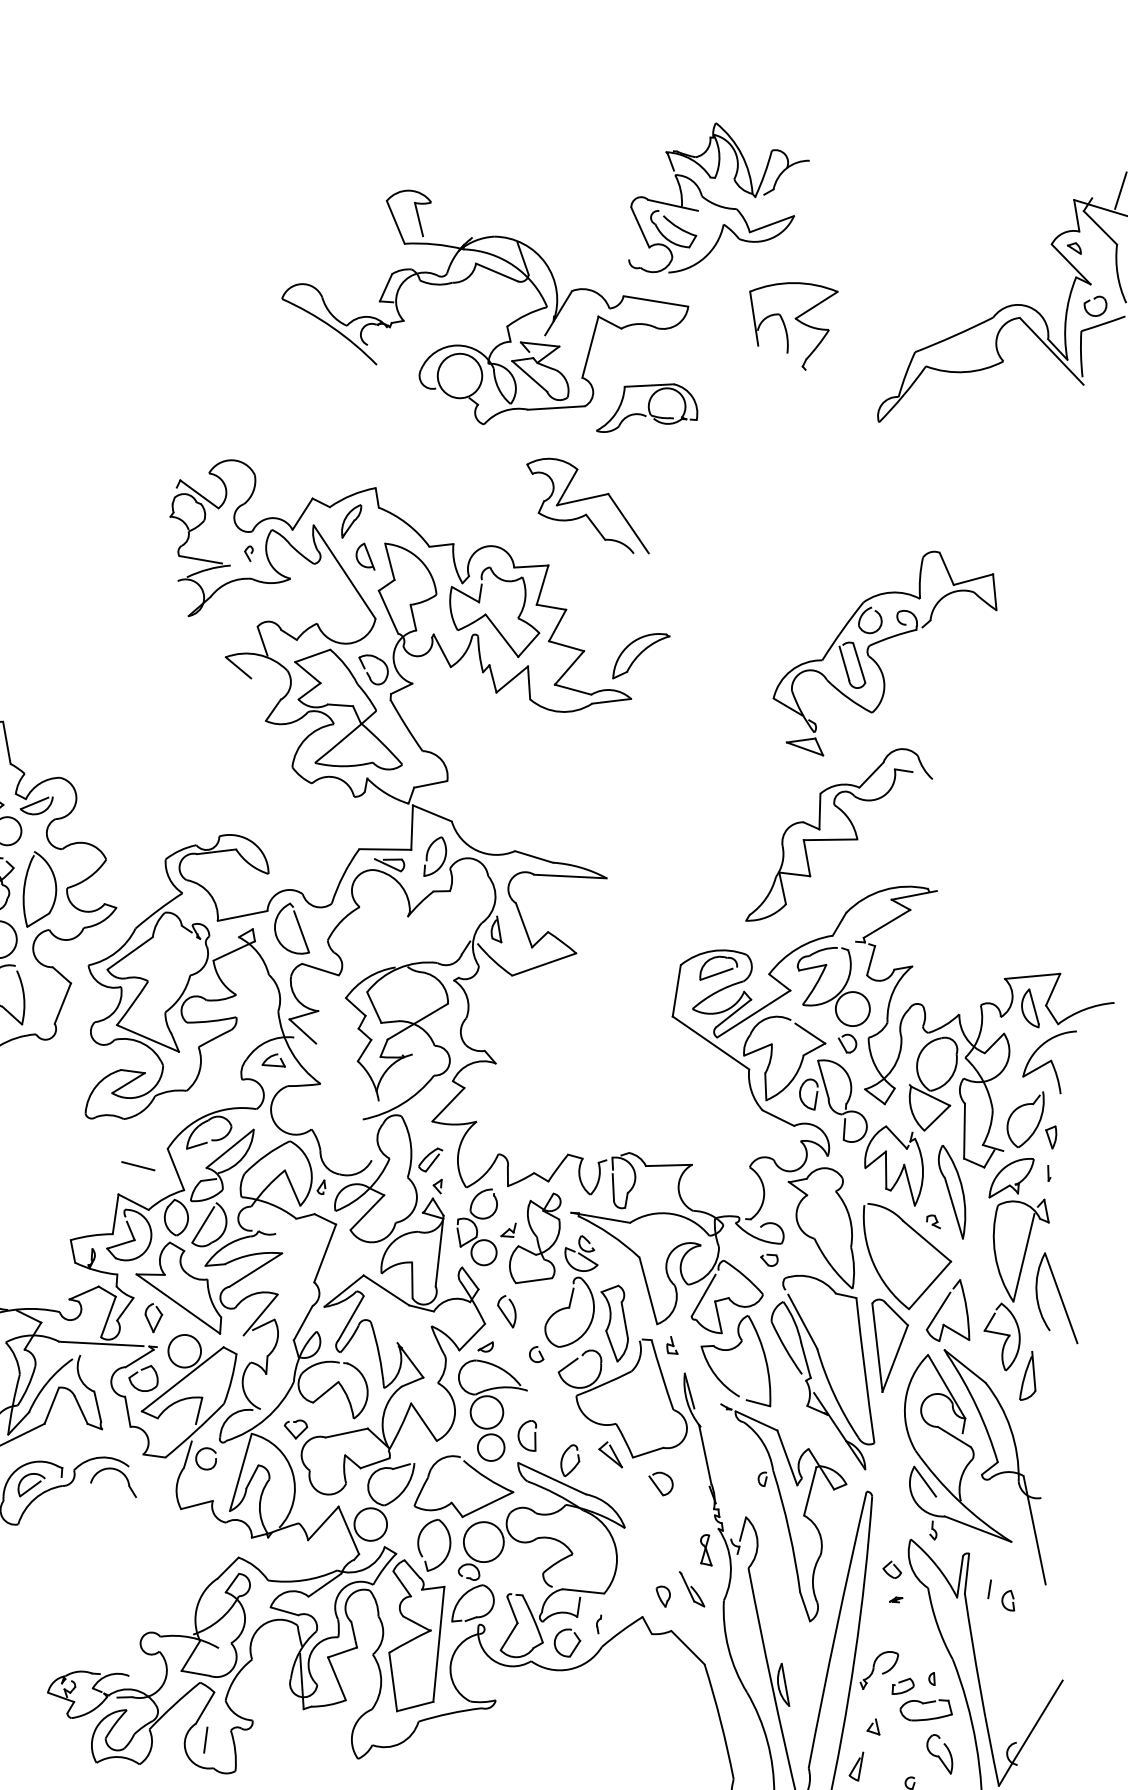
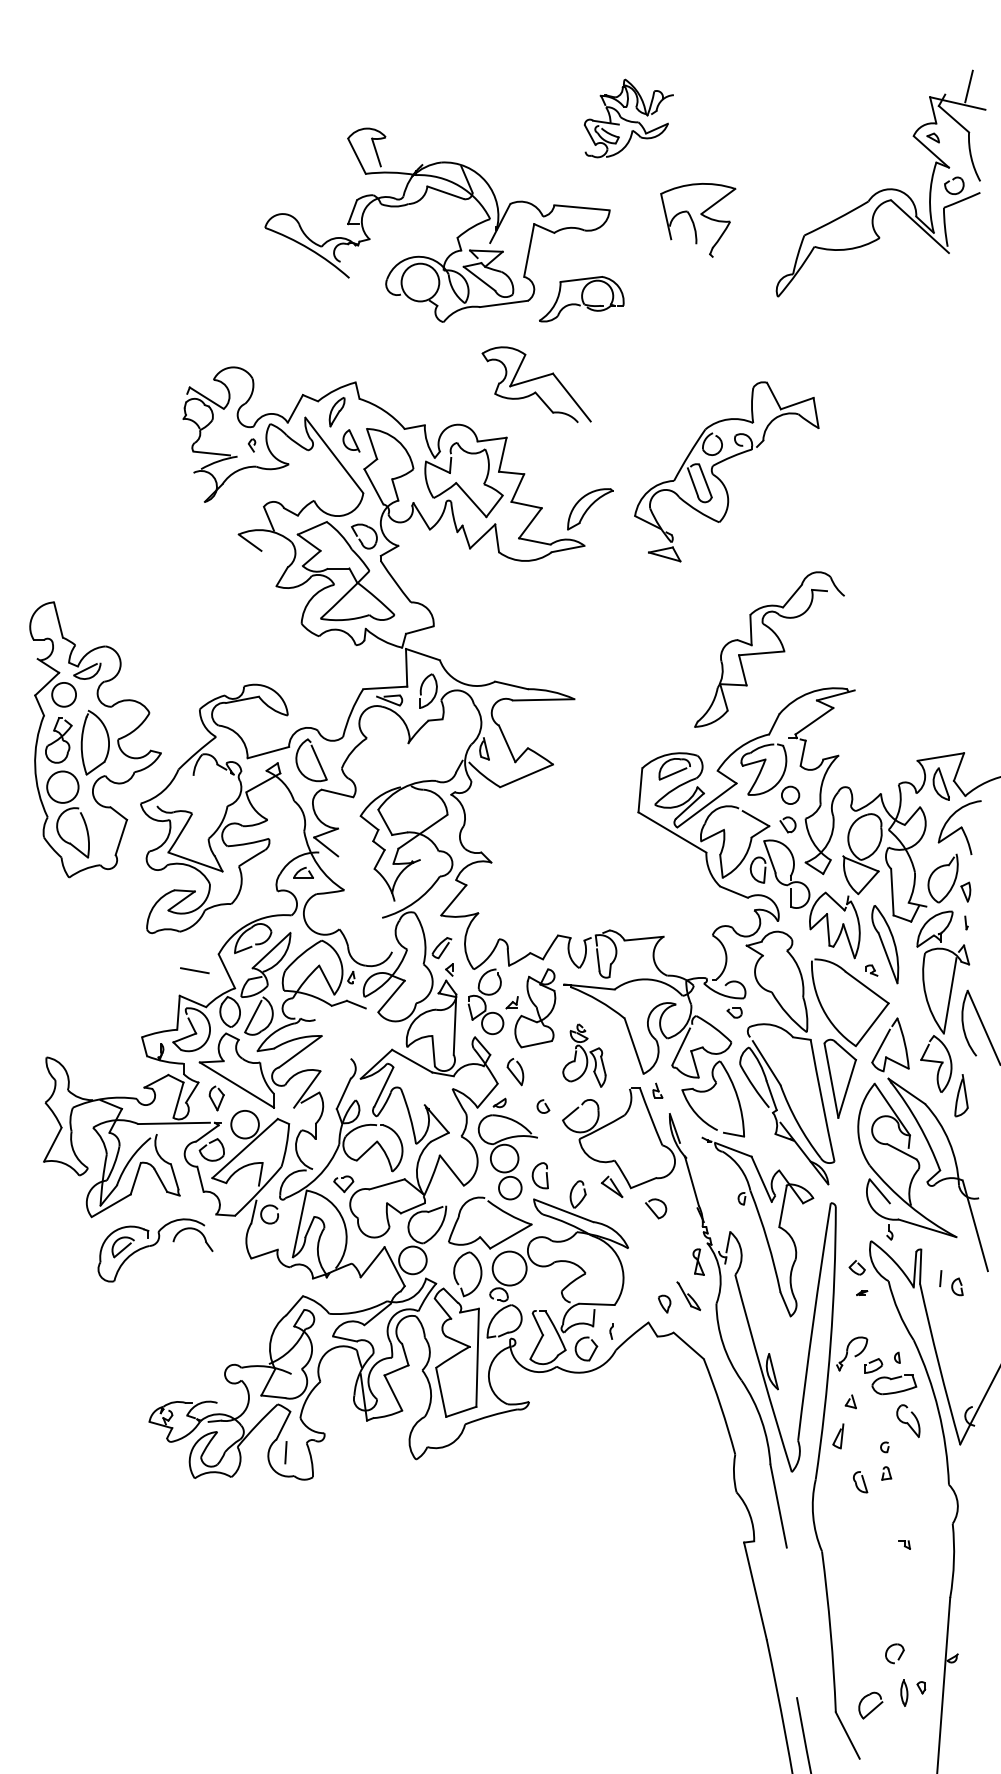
part: (718, 200) -> (628, 118), size x0.6
part: (880, 642) -> (722, 462), moved
line: (130, 952) -> (175, 790), removed
circle: (852, 1008) -> (790, 794), size x0.6
line: (324, 1253) -> (357, 1033), removed
part: (589, 1297) -> (584, 1055), size x0.6

